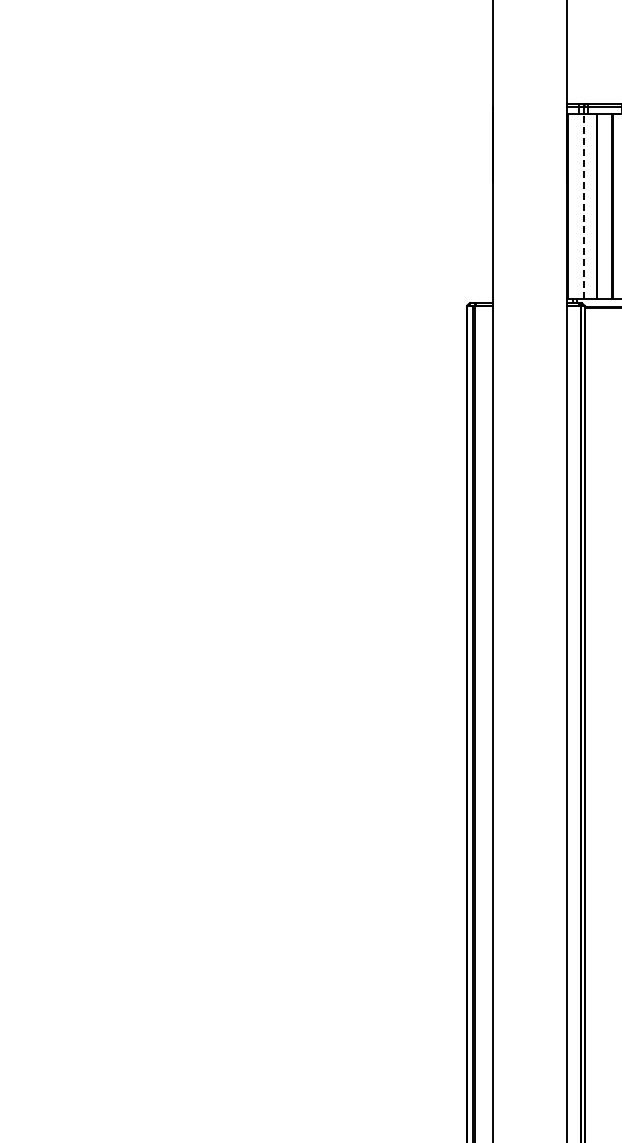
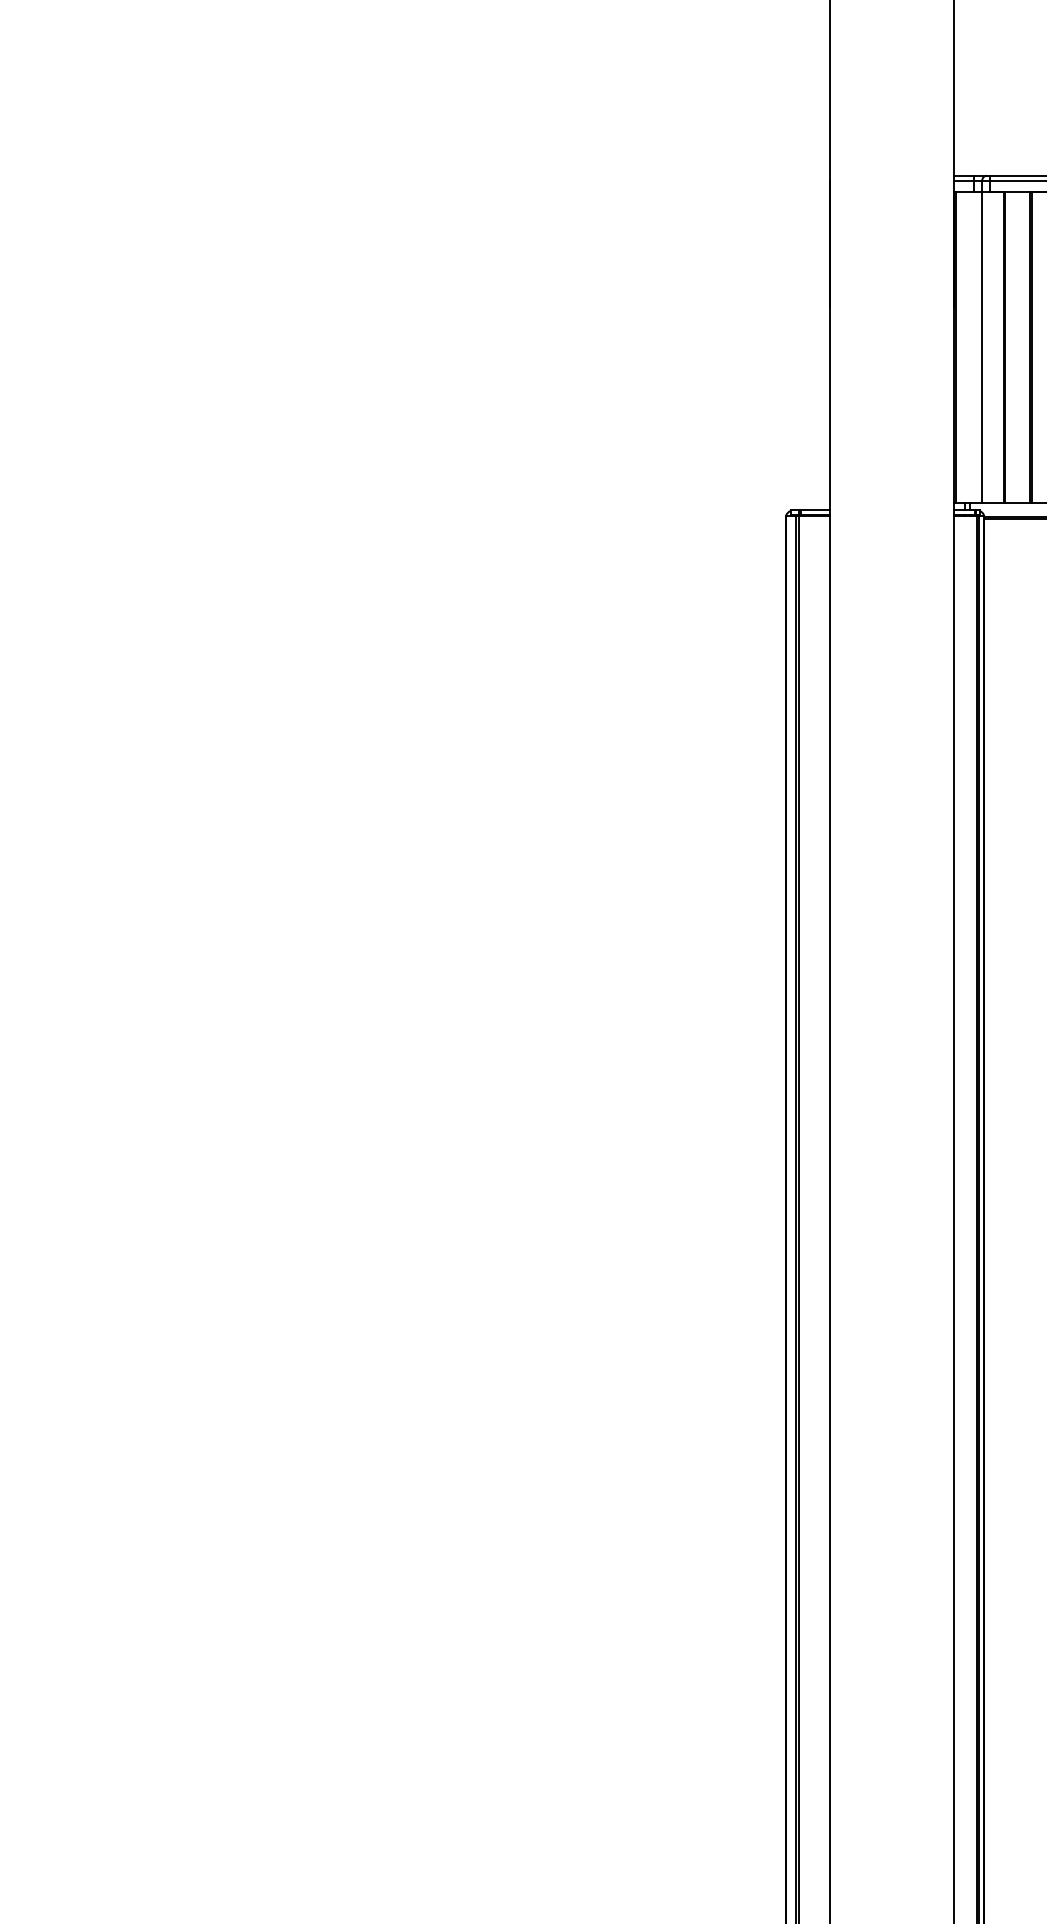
line: (583, 206) -> (982, 347), dashed -> solid

